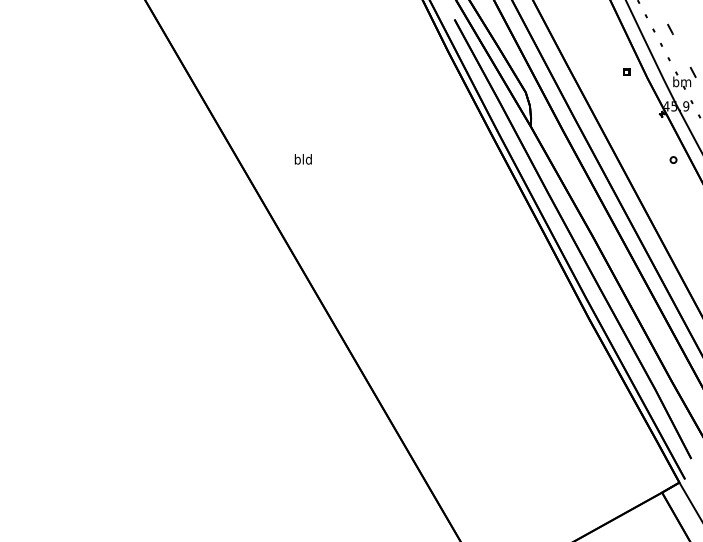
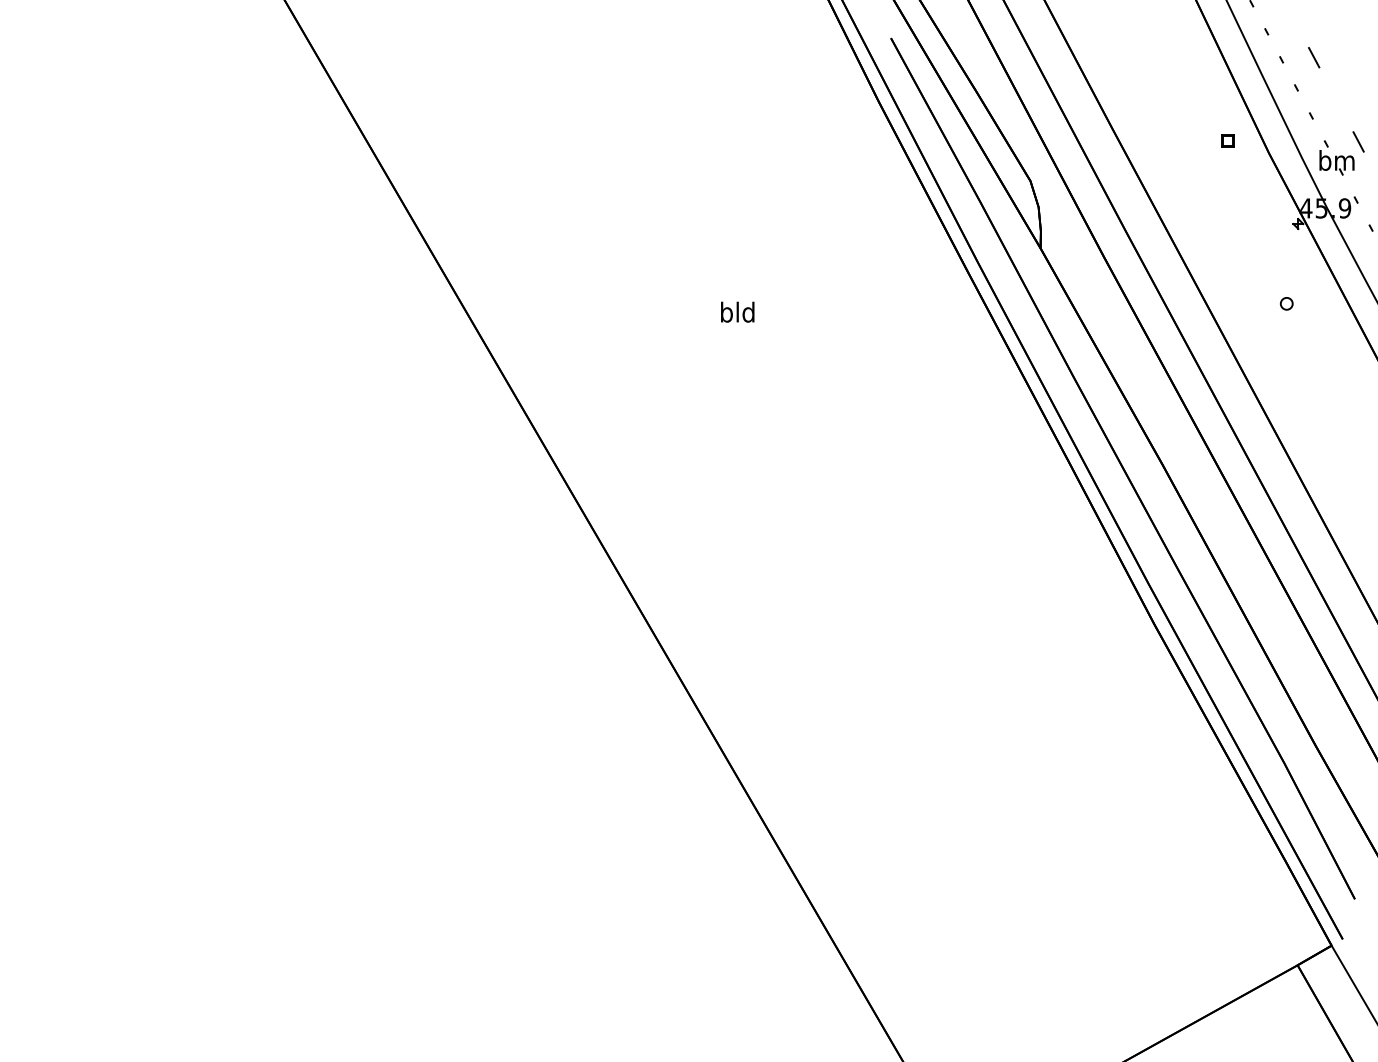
text: (302, 159) -> (736, 312), moved
part: (673, 159) -> (1286, 302), moved

